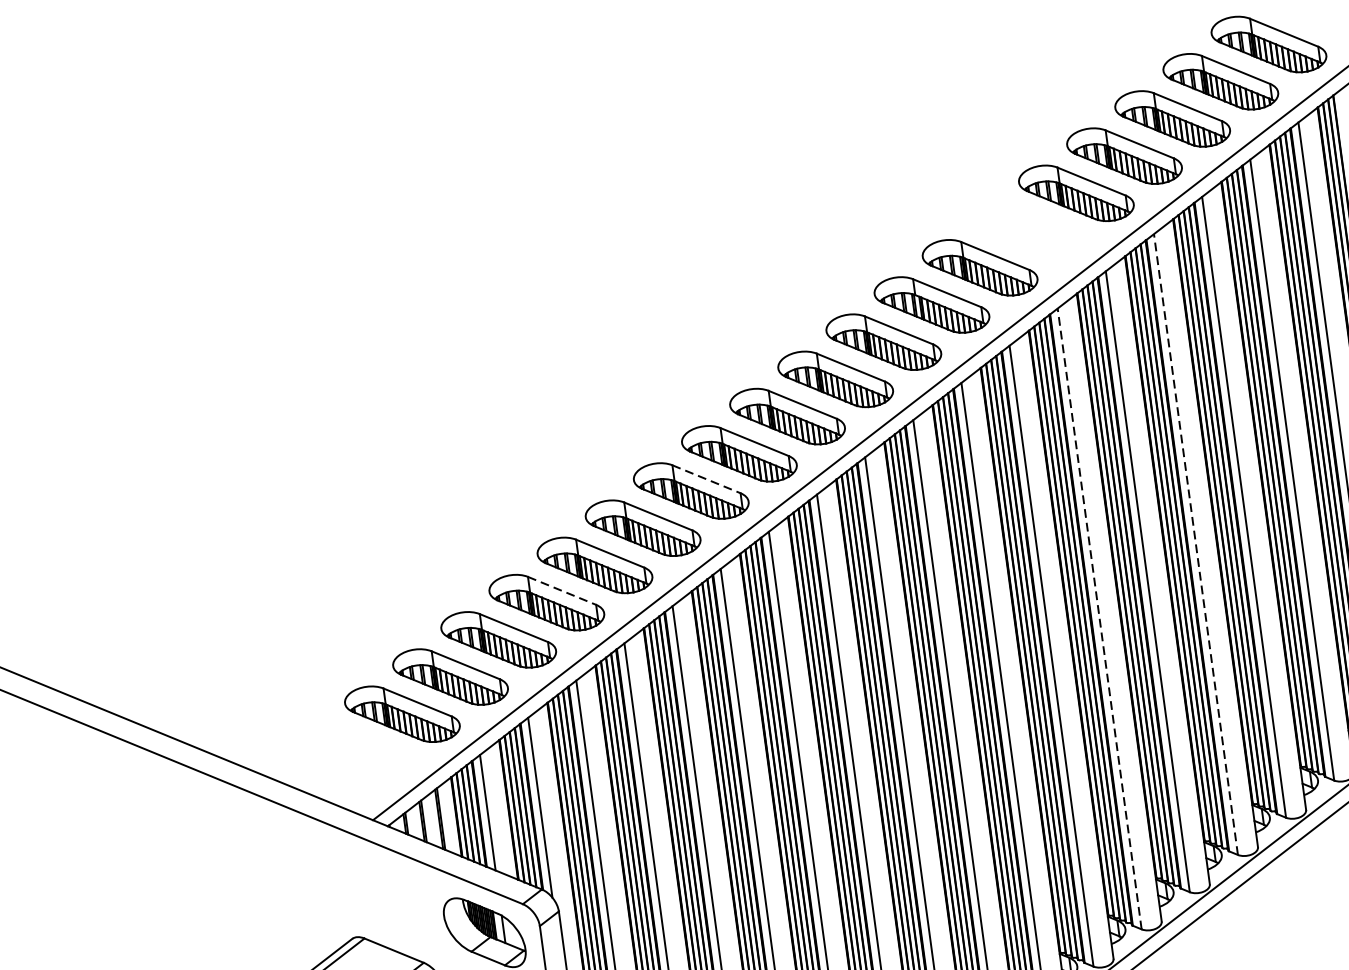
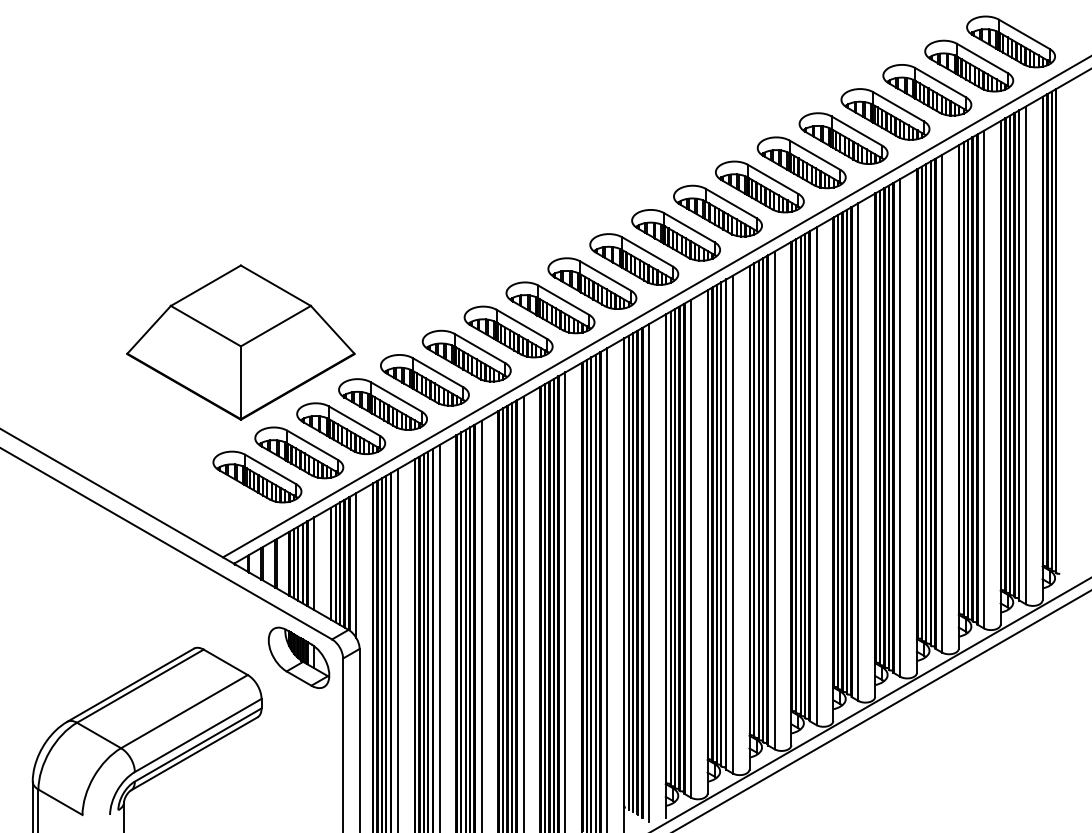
part: (1027, 230) -> (801, 162), added
line: (707, 479) -> (522, 324), dashed -> solid
line: (1196, 543) -> (900, 427), dashed -> solid
part: (358, 549) -> (240, 342), added
line: (562, 591) -> (396, 397), dashed -> solid
line: (1099, 619) -> (816, 476), dashed -> solid

